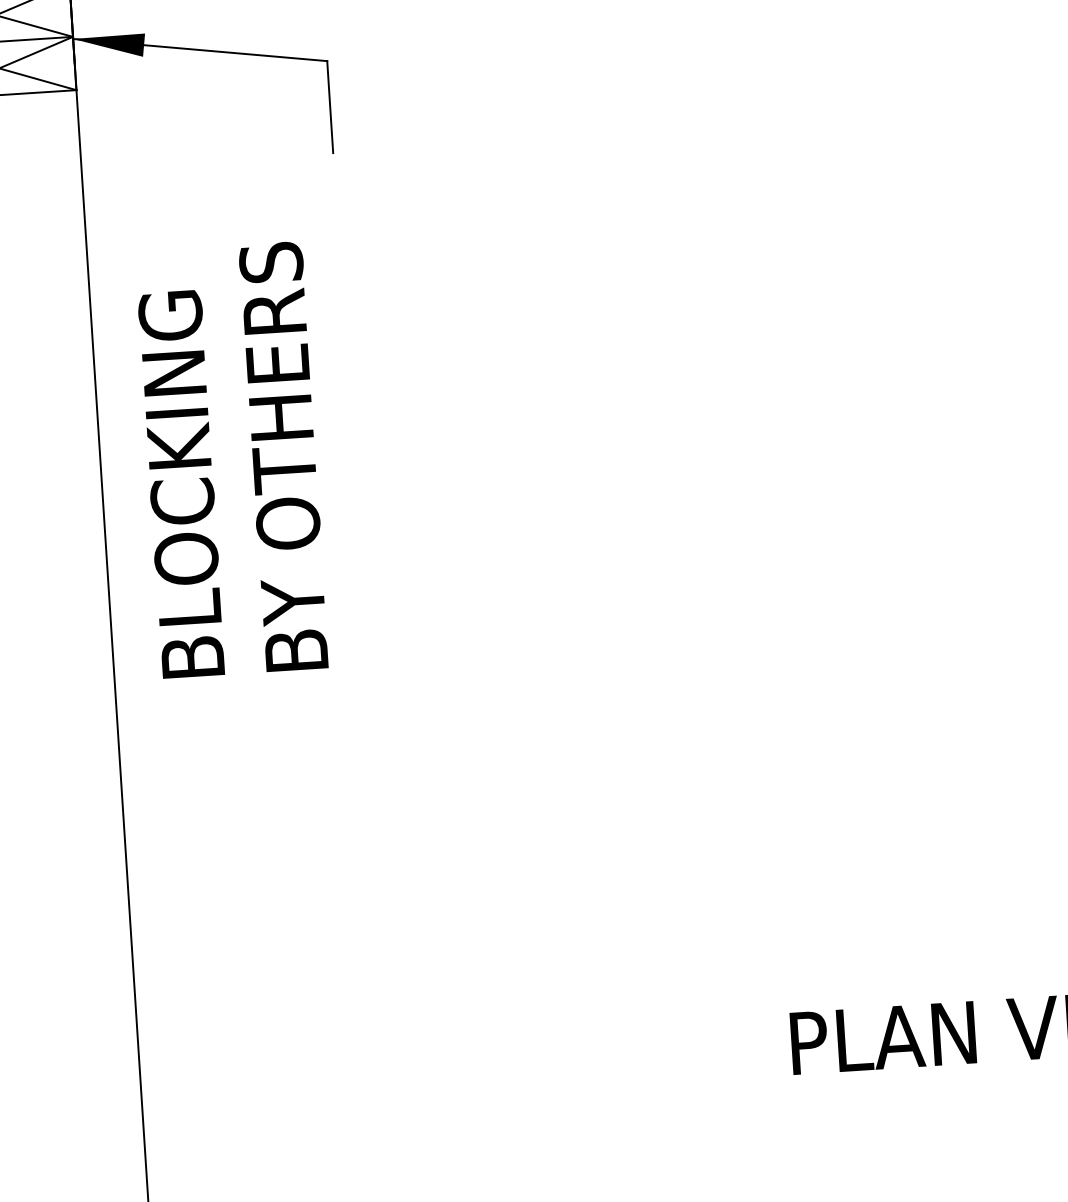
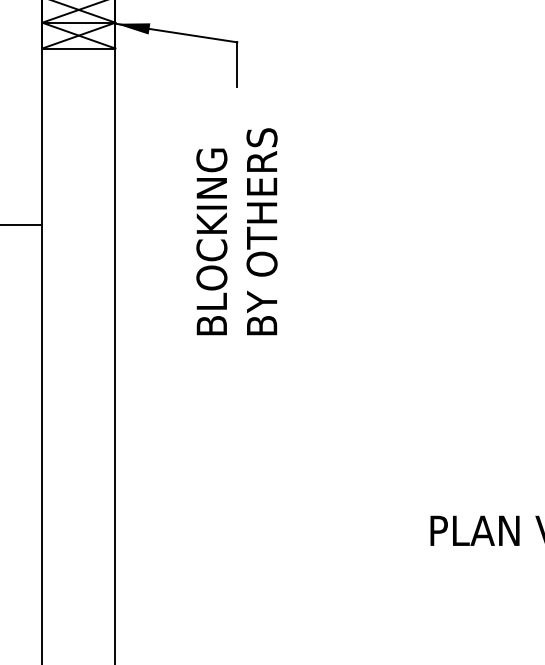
text: (231, 459) -> (236, 231), moved

